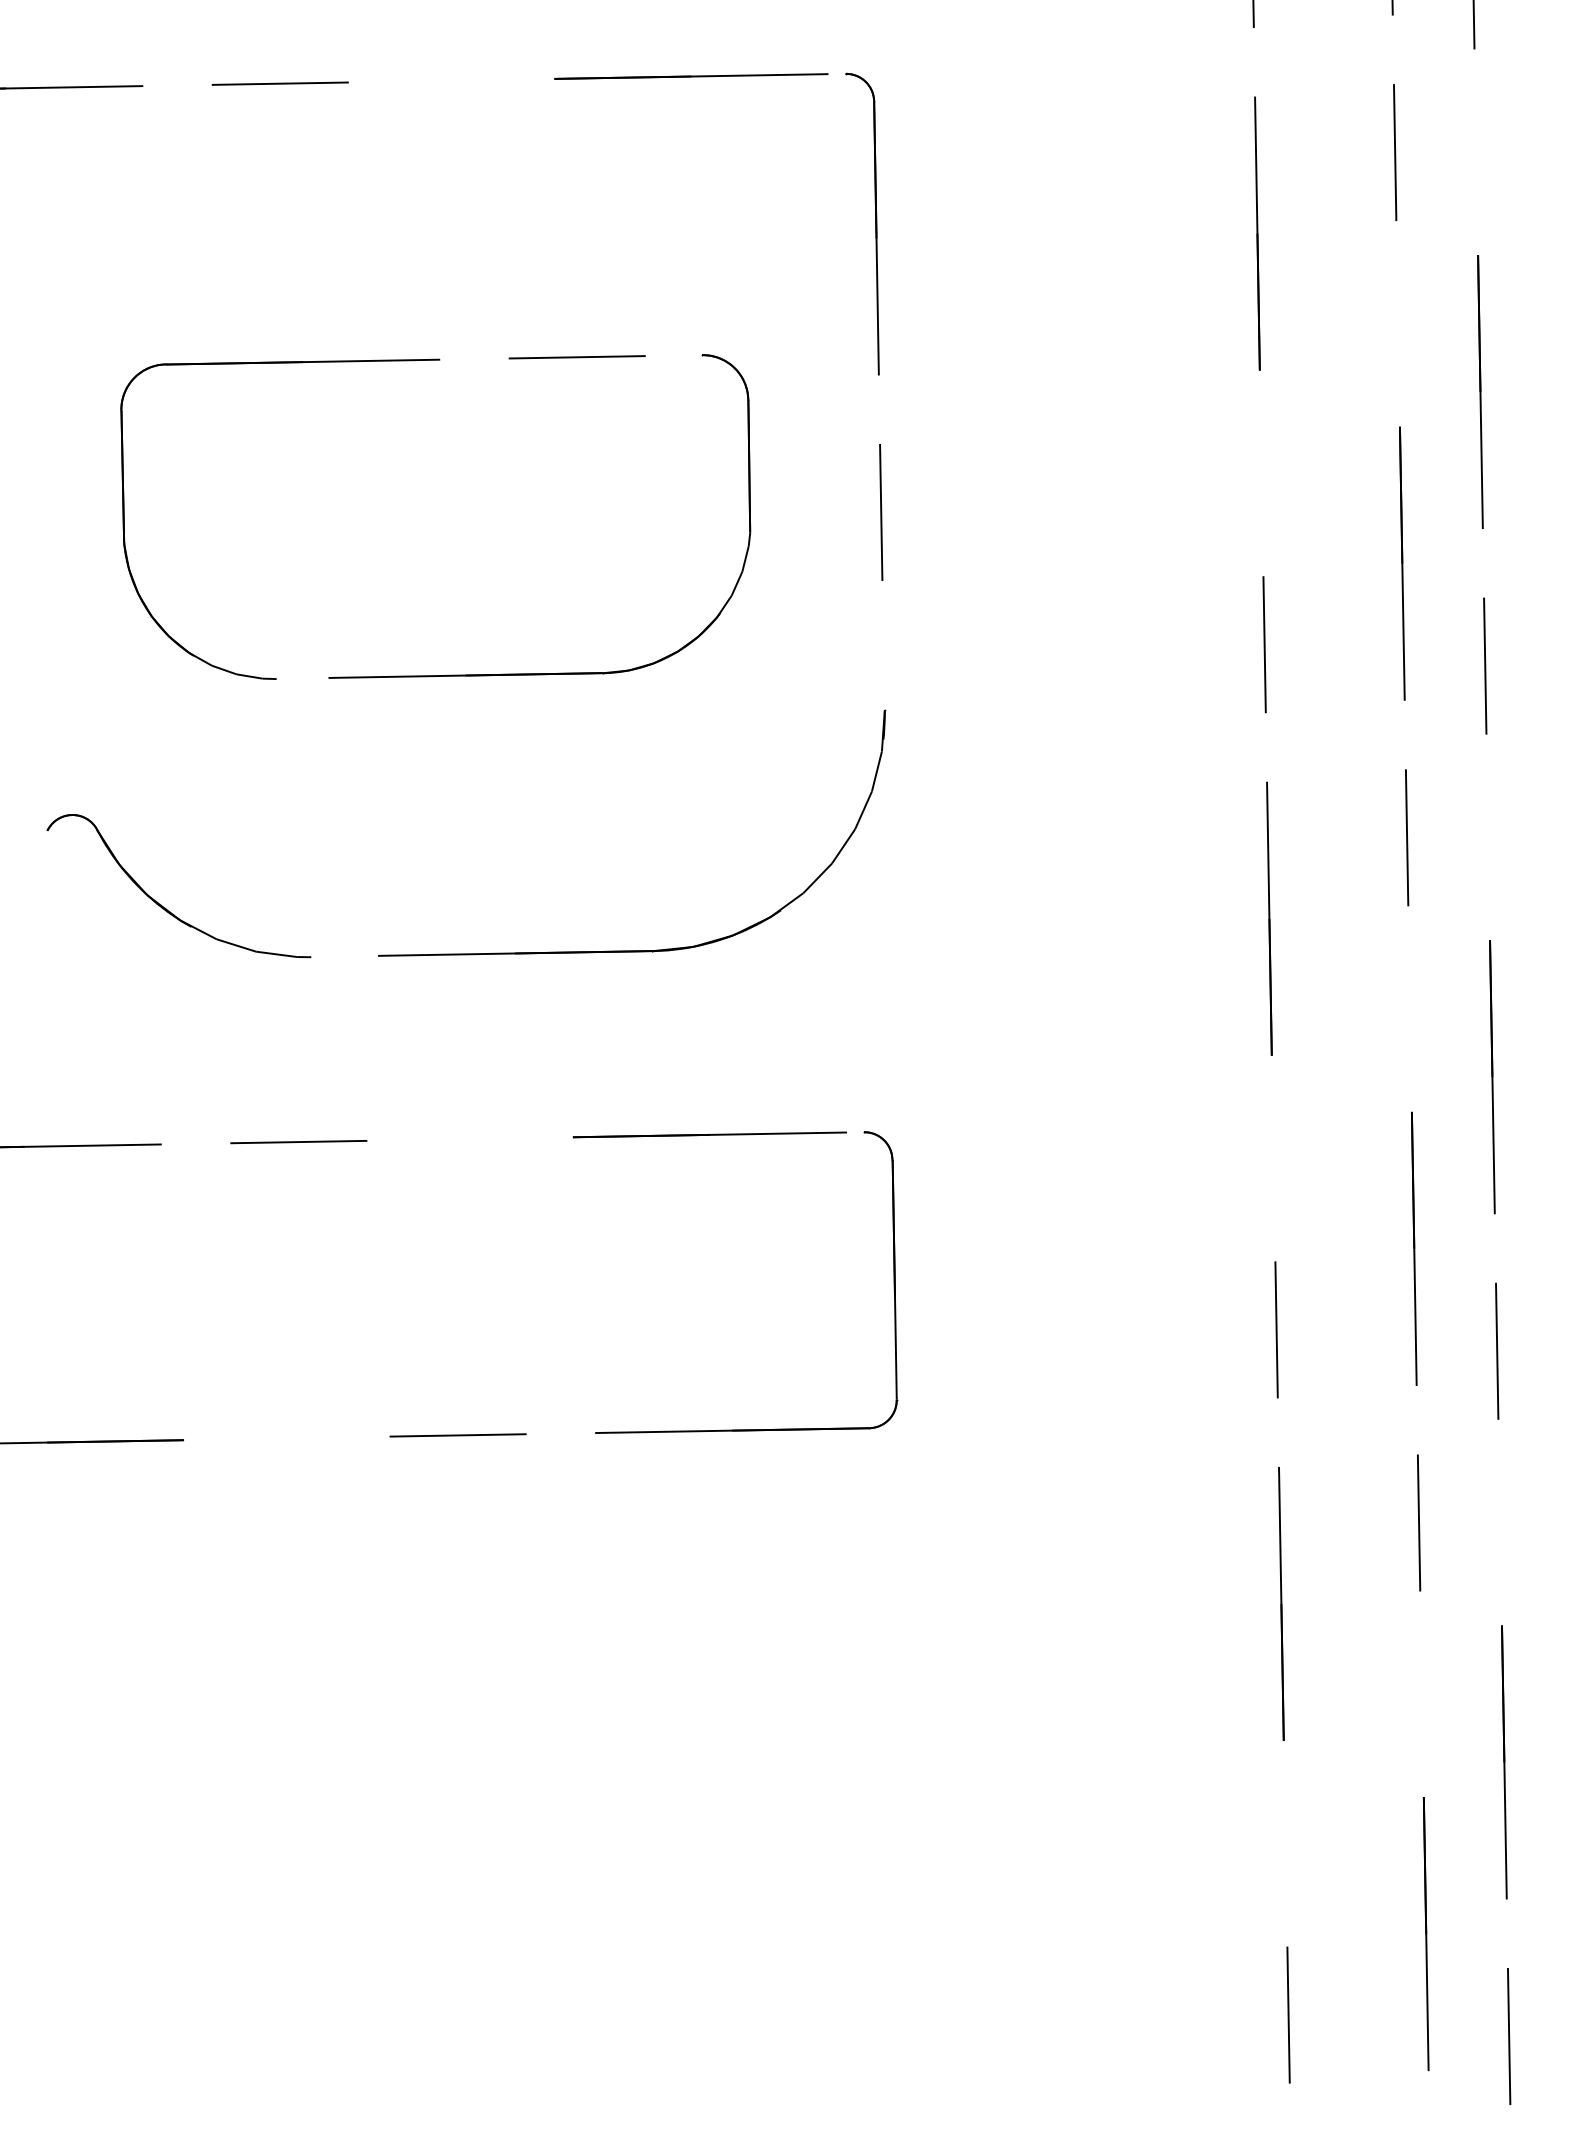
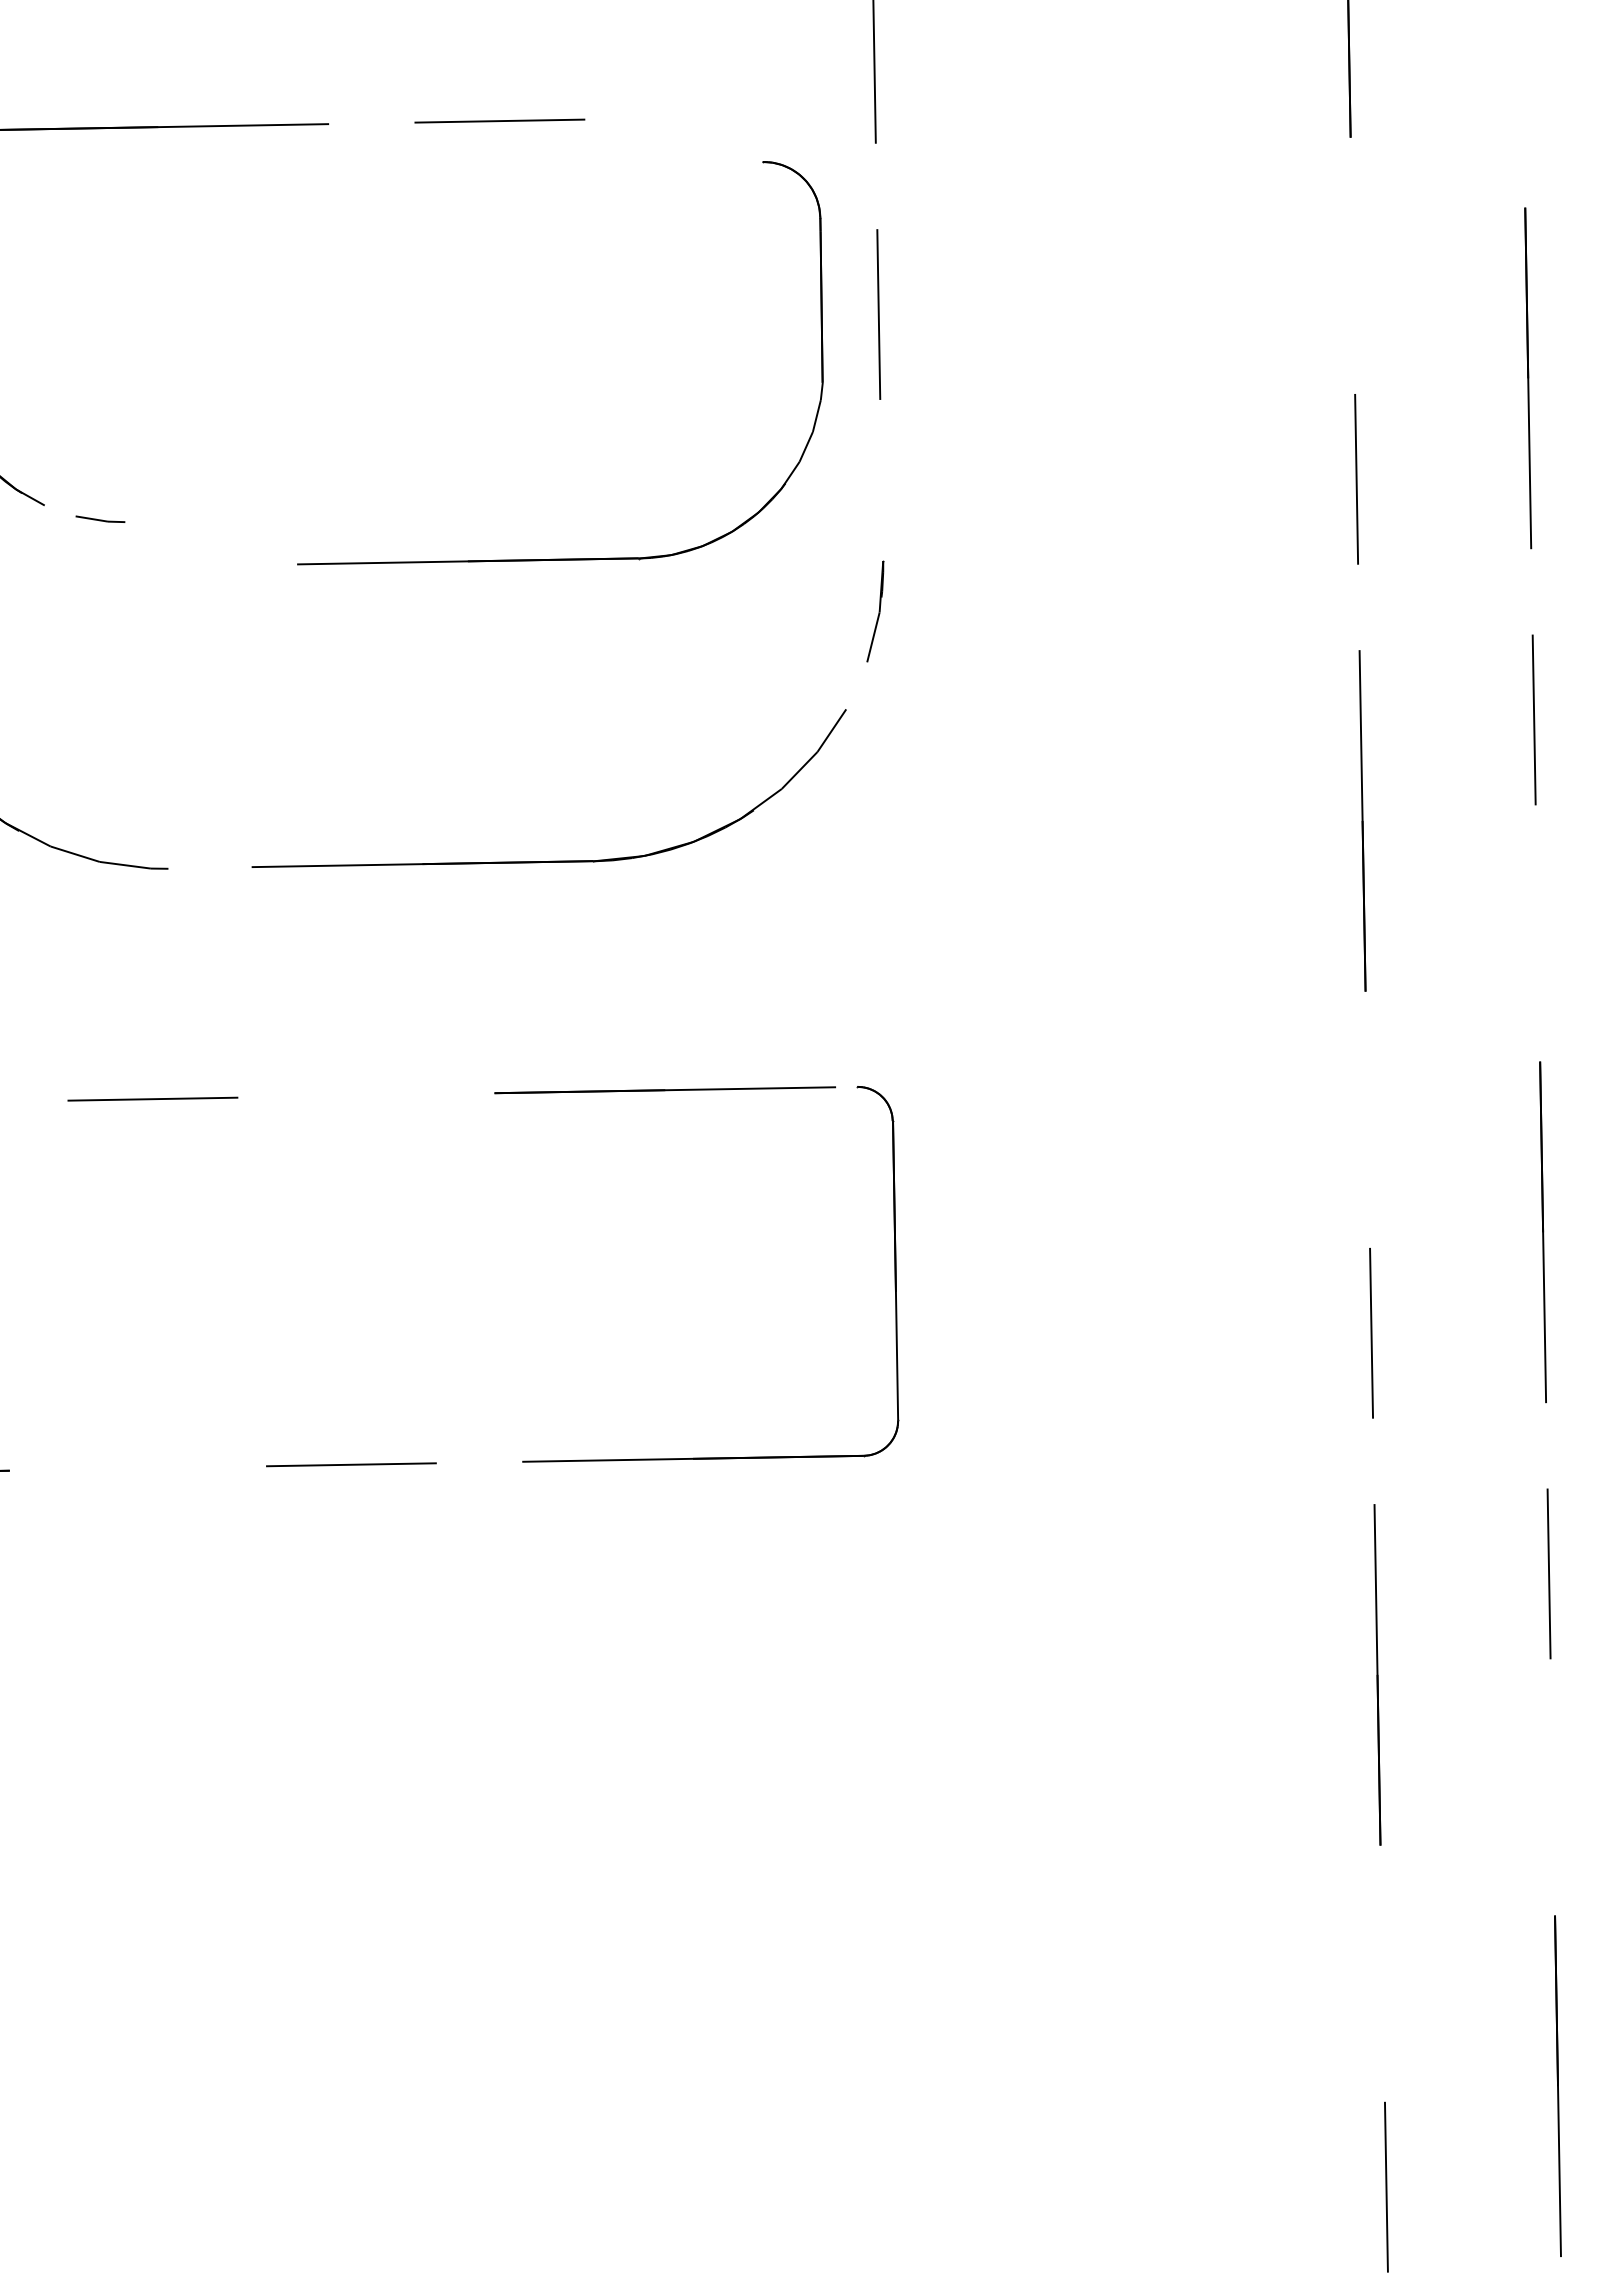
line: (224, 669) -> (60, 510), removed
part: (539, 673) -> (560, 558), moved
line: (863, 810) -> (856, 685), removed

